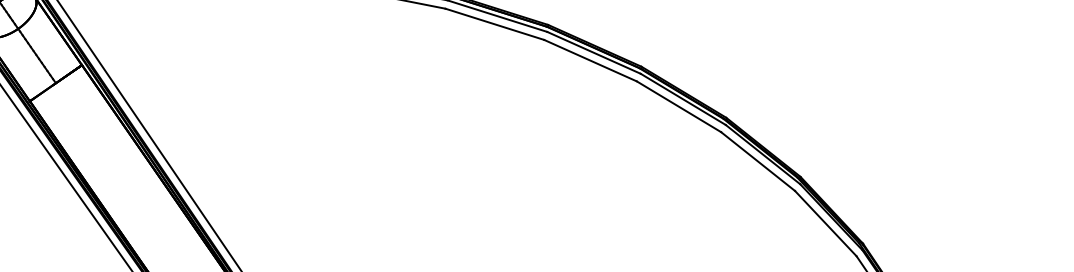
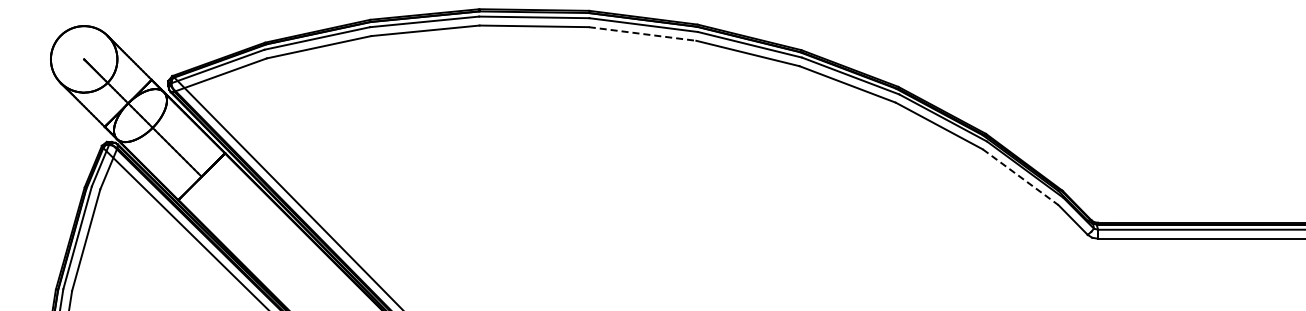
line: (495, 24) -> (643, 34), solid -> dashed
line: (825, 223) -> (1020, 177), solid -> dashed

